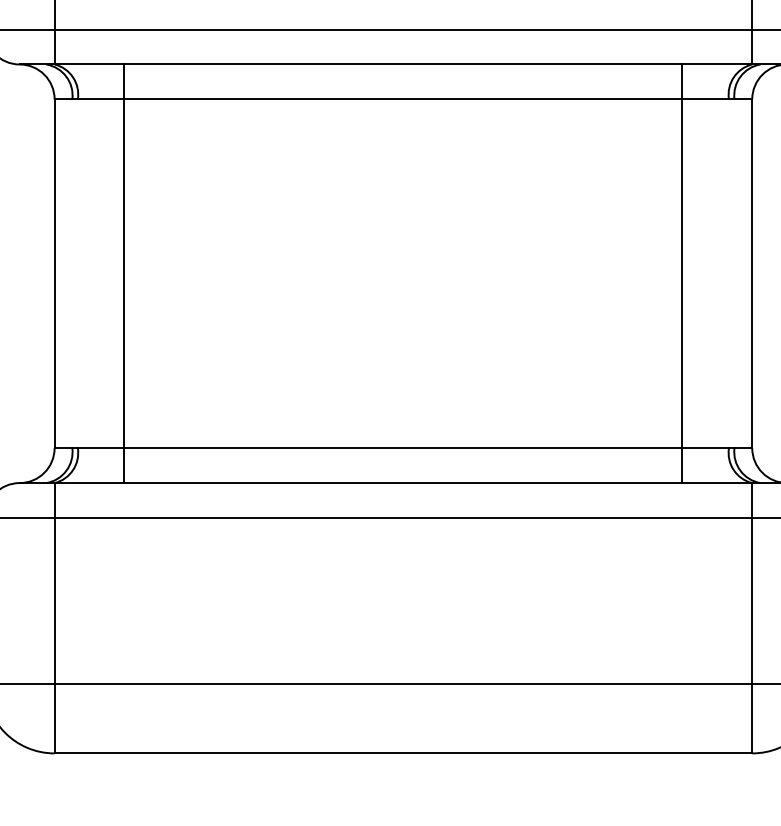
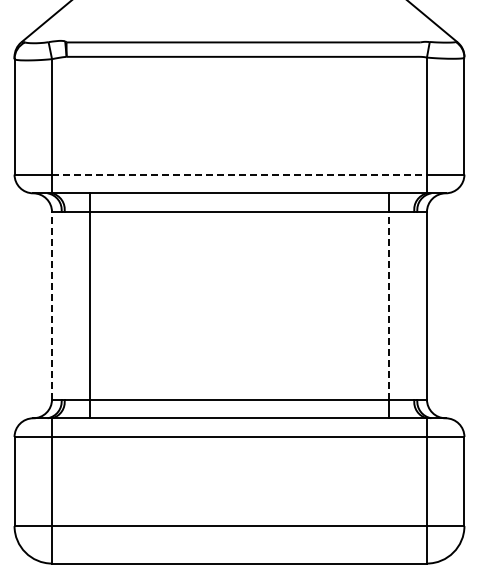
line: (405, 29) -> (240, 174), solid -> dashed
line: (55, 273) -> (52, 305), solid -> dashed
line: (682, 273) -> (389, 305), solid -> dashed

